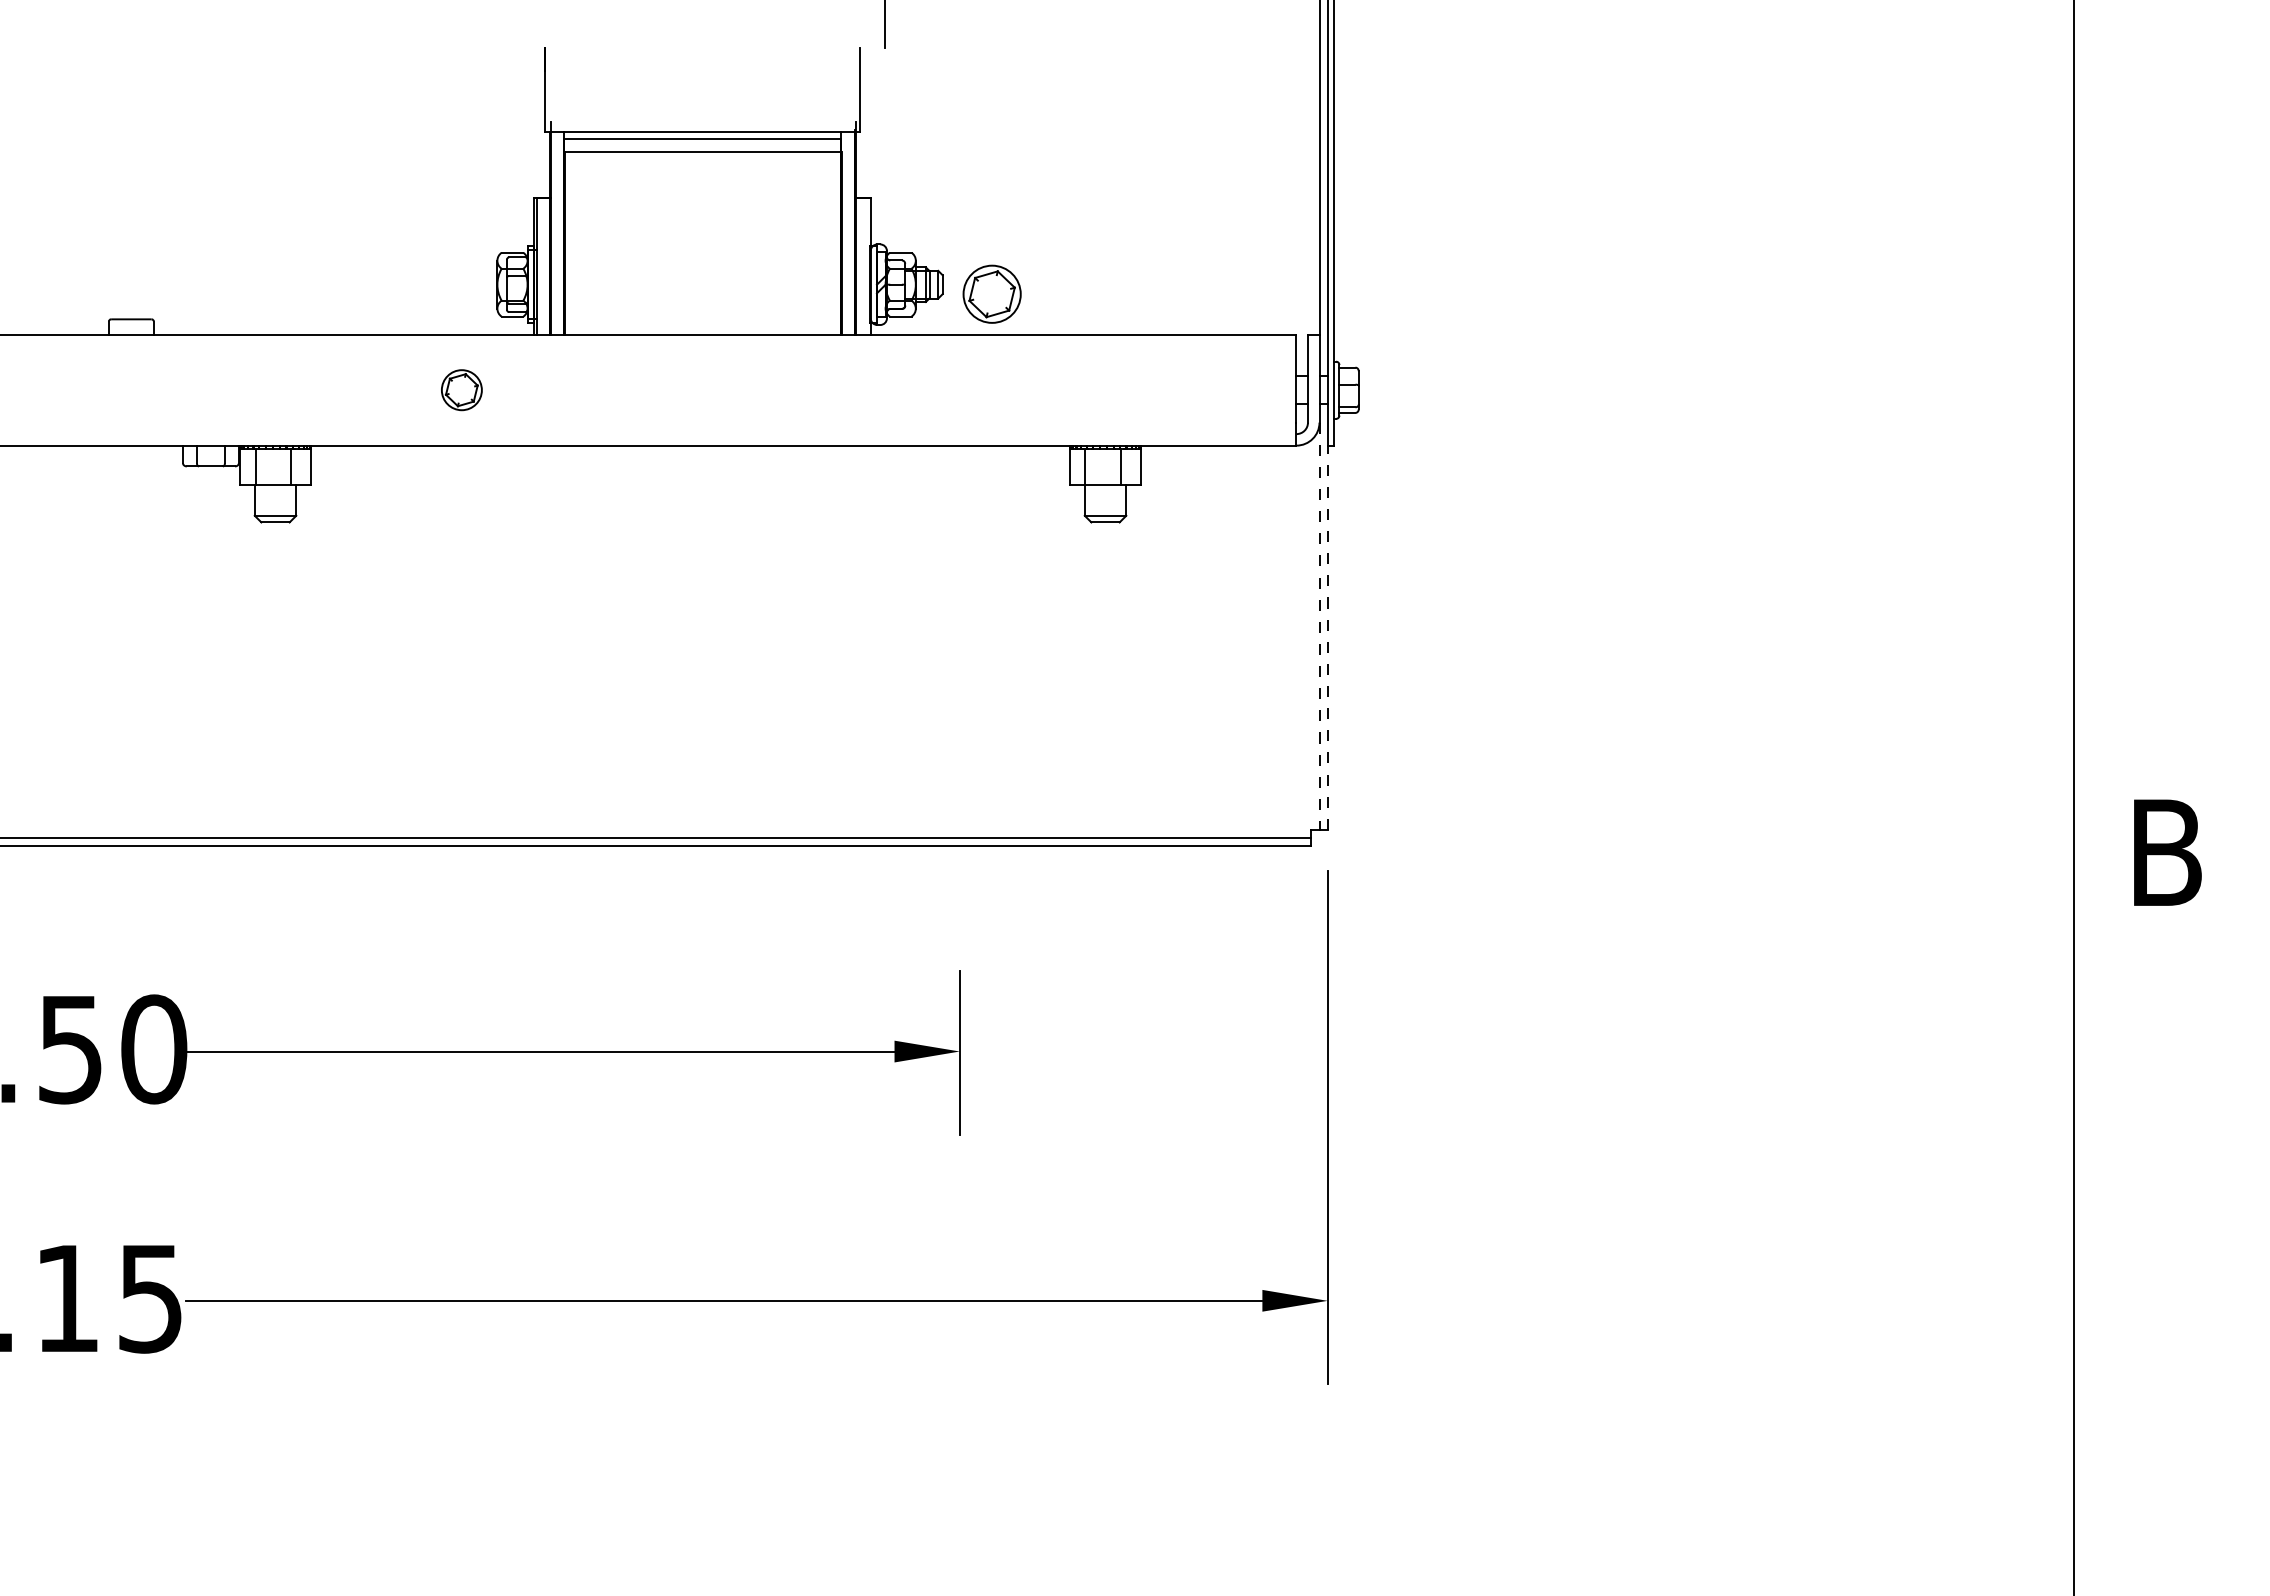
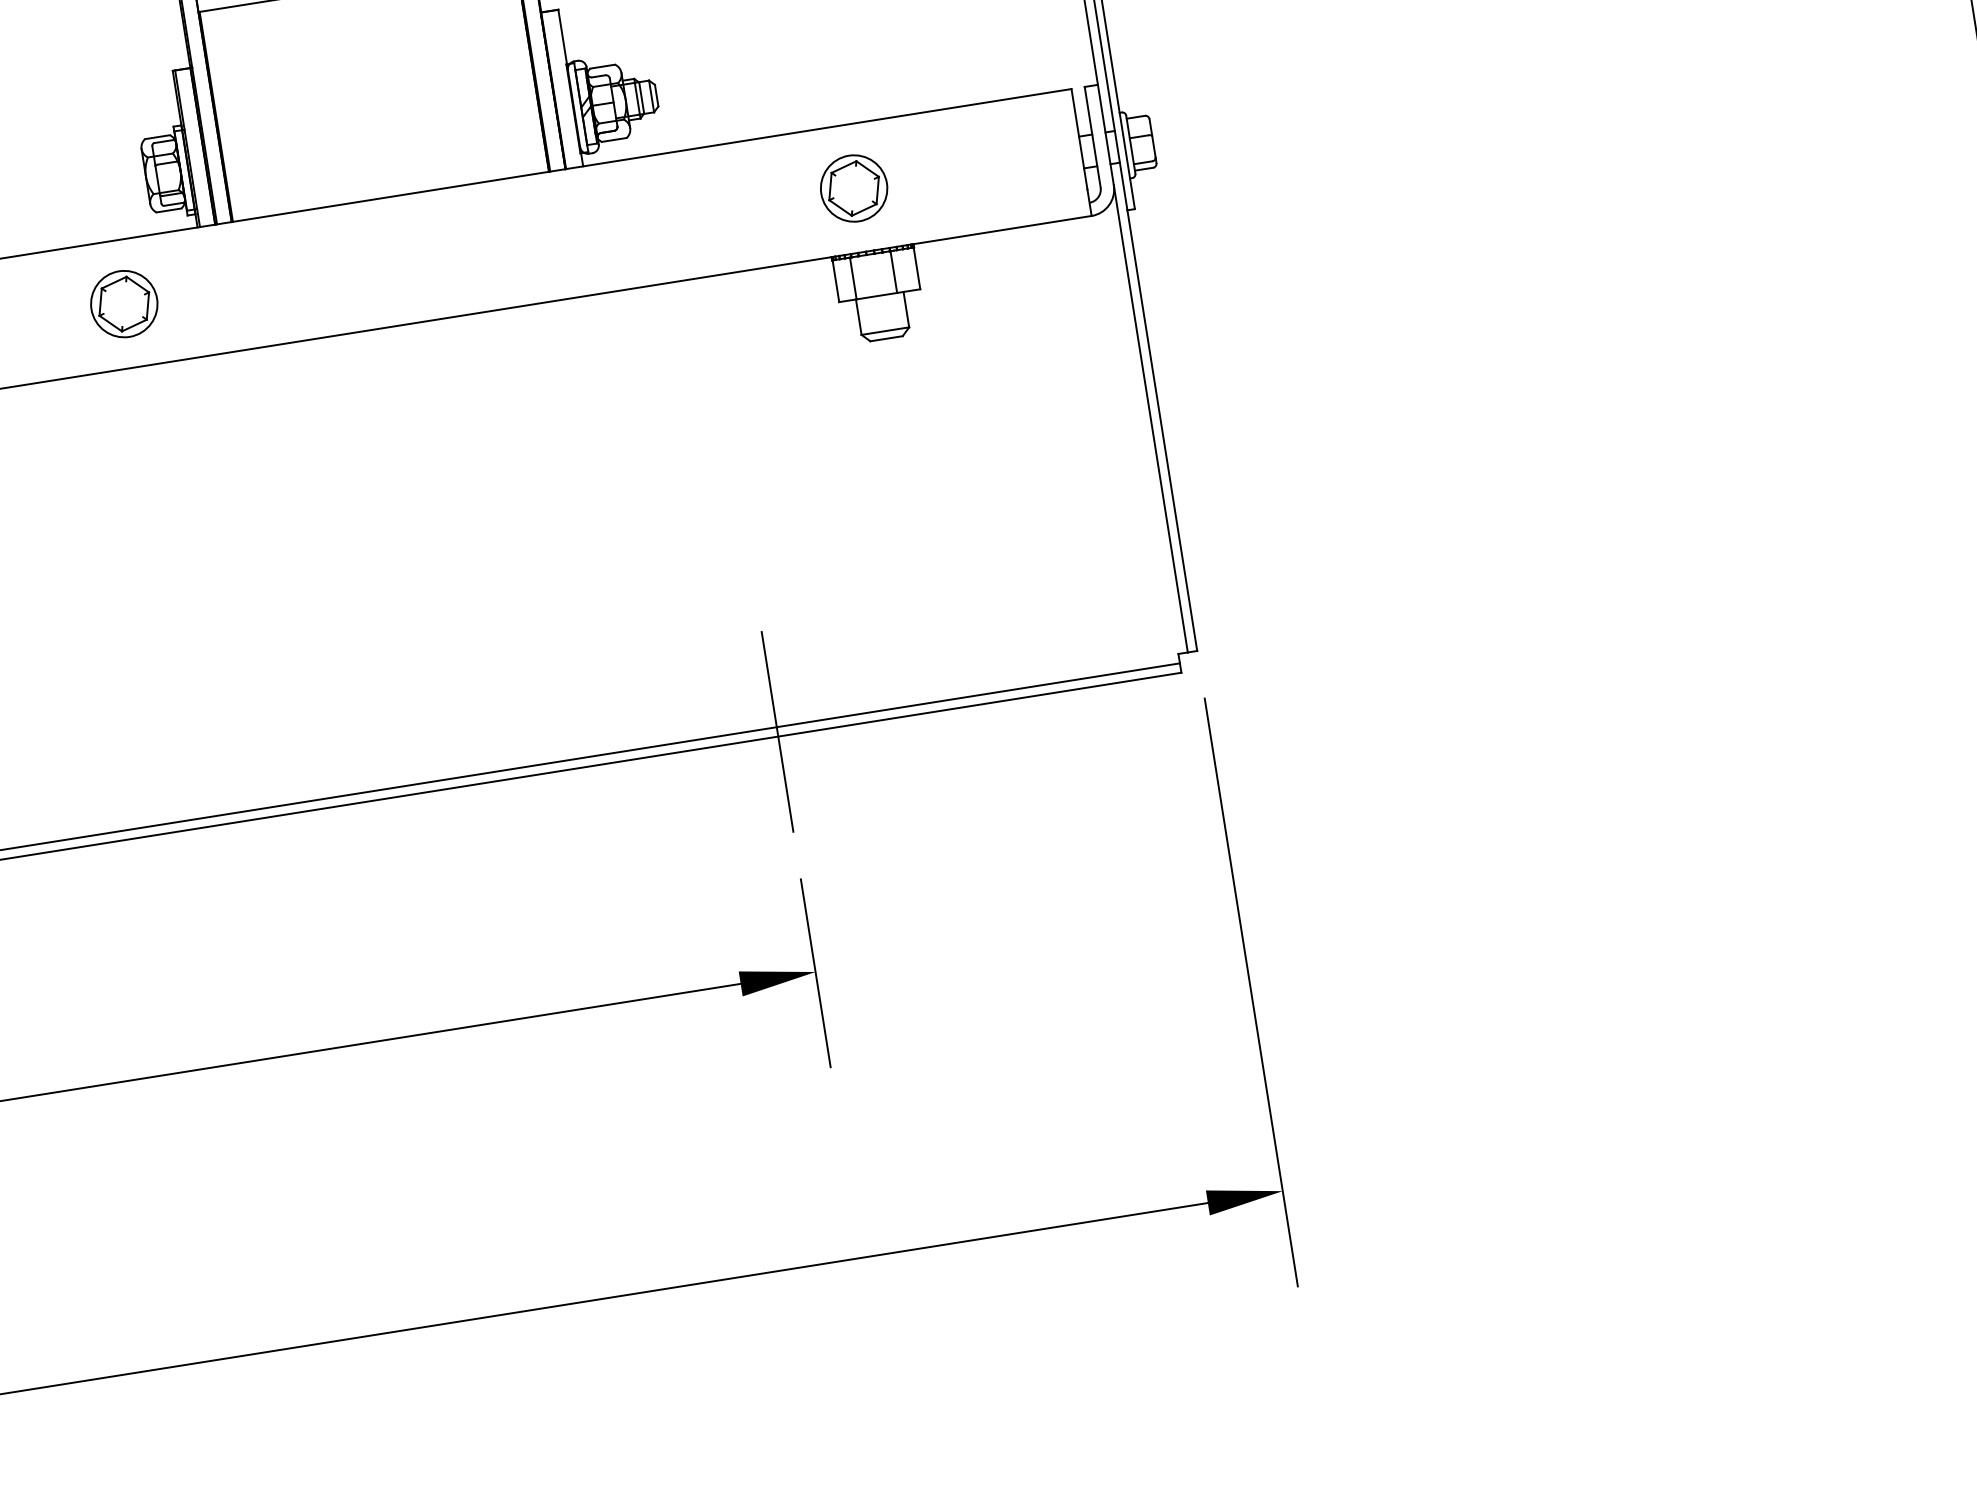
part: (991, 293) -> (853, 187), moved
part: (461, 389) -> (123, 303), size x1.43
line: (1319, 626) -> (1150, 419), dashed -> solid
line: (1327, 637) -> (1162, 430), dashed -> solid
line: (959, 842) -> (777, 732), added

